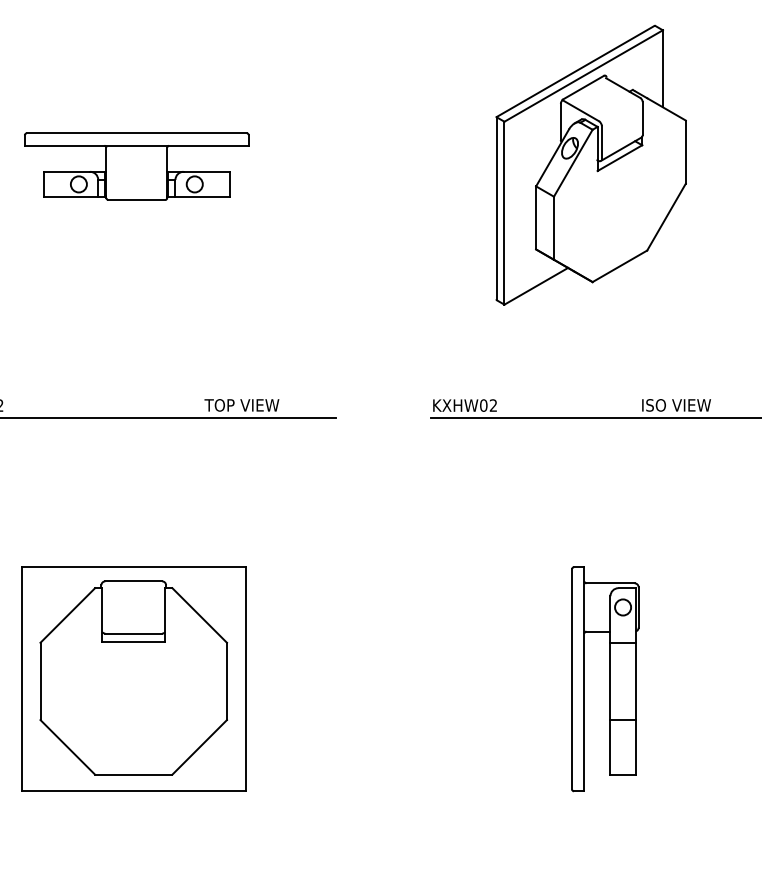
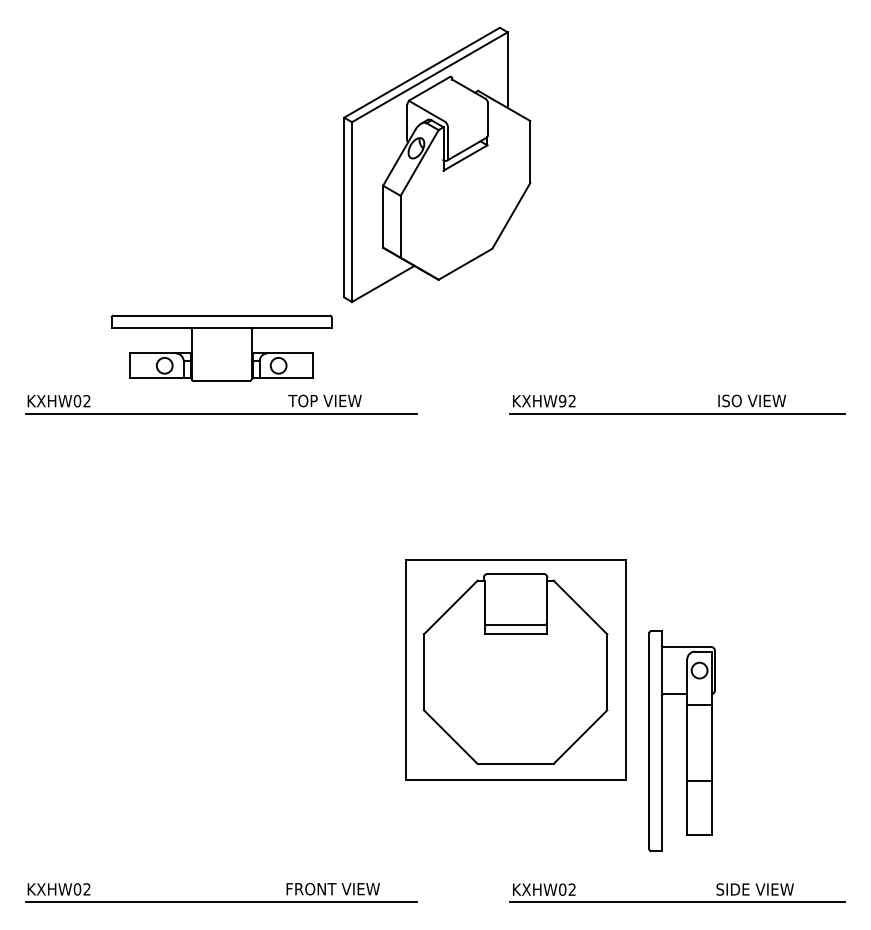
part: (136, 165) -> (221, 347), moved
part: (591, 165) -> (437, 165), moved
text: (483, 405) -> (562, 401), KXHW02 -> KXHW92
part: (133, 678) -> (515, 669), moved
part: (604, 679) -> (681, 741), moved

